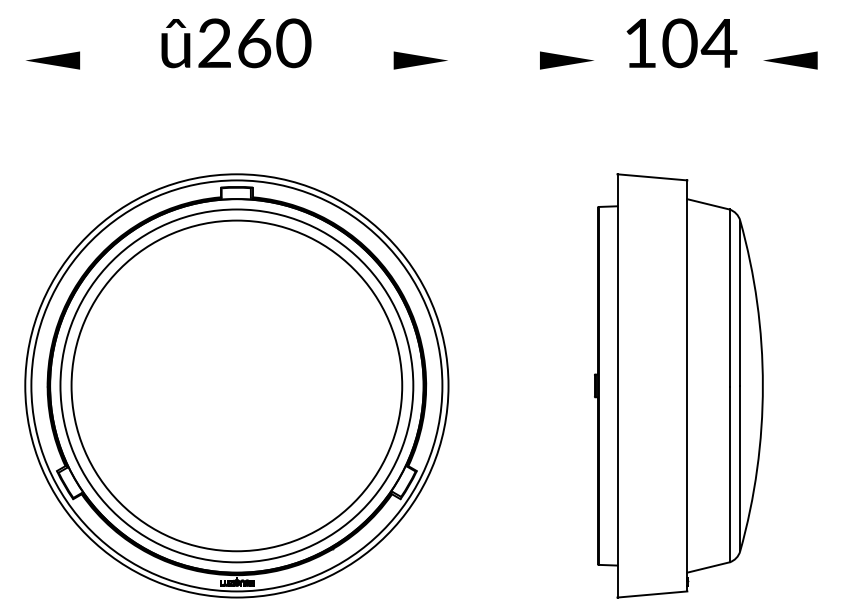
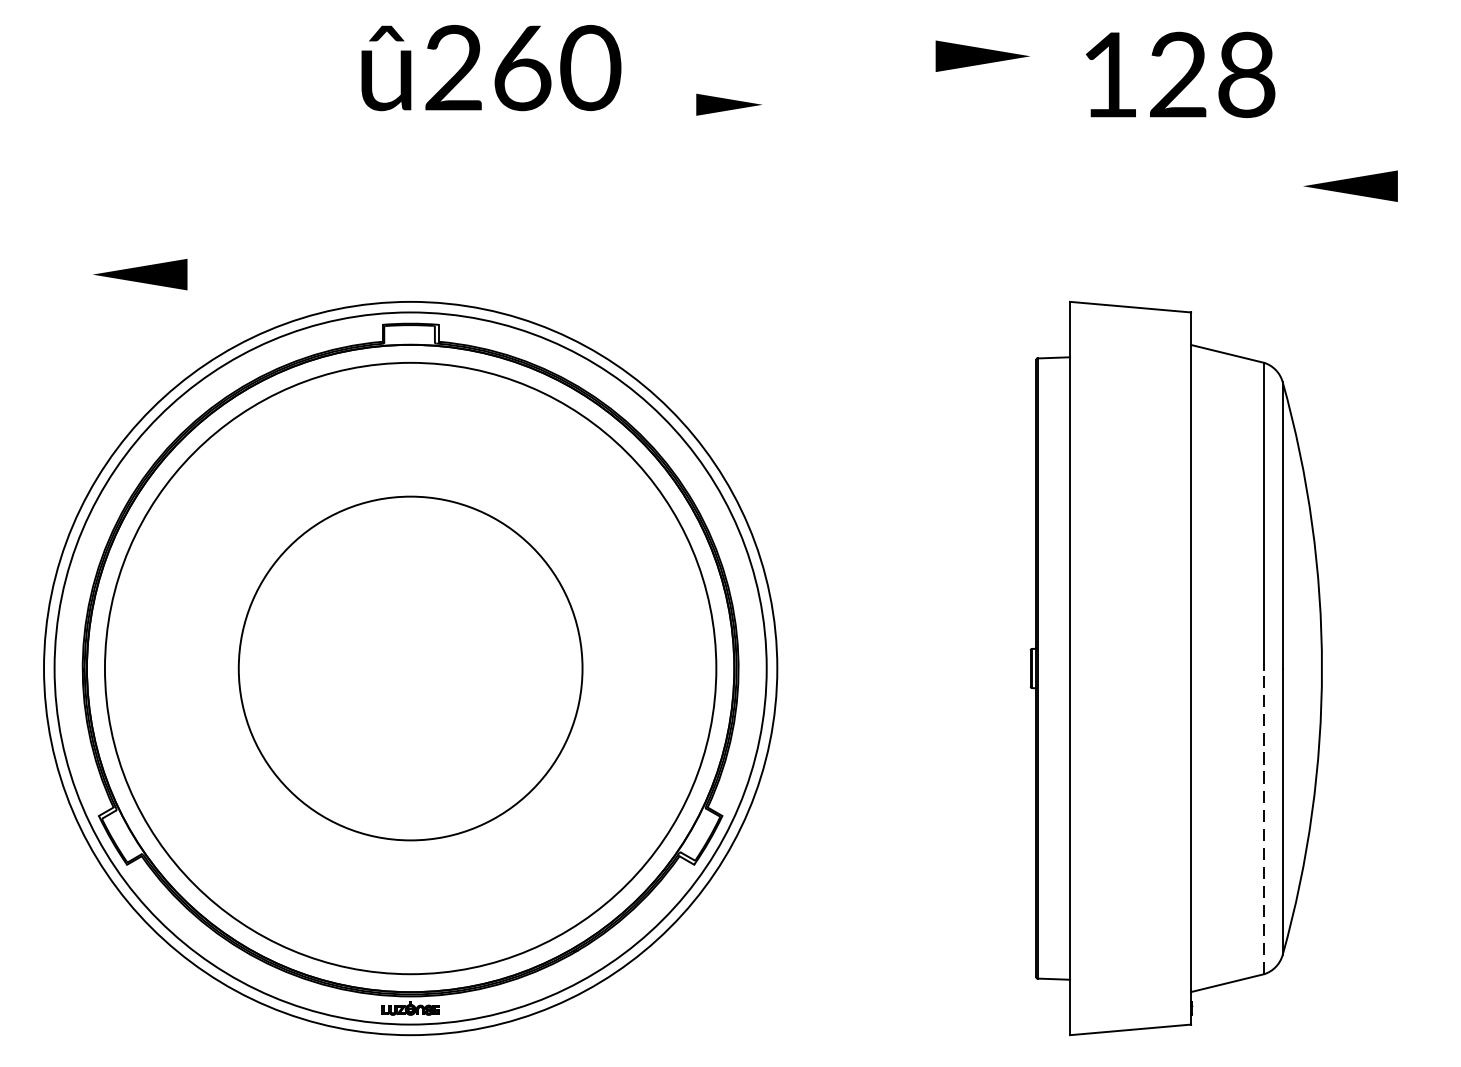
text: (236, 43) -> (491, 68), moved
text: (699, 43) -> (1212, 75), 104 -> 128
part: (52, 60) -> (139, 274), moved
part: (420, 60) -> (728, 104), size x0.7
part: (566, 60) -> (981, 56), moved
part: (790, 60) -> (1350, 186), moved
circle: (236, 385) -> (409, 667), size x0.6
line: (729, 474) -> (1264, 821), solid -> dashed

